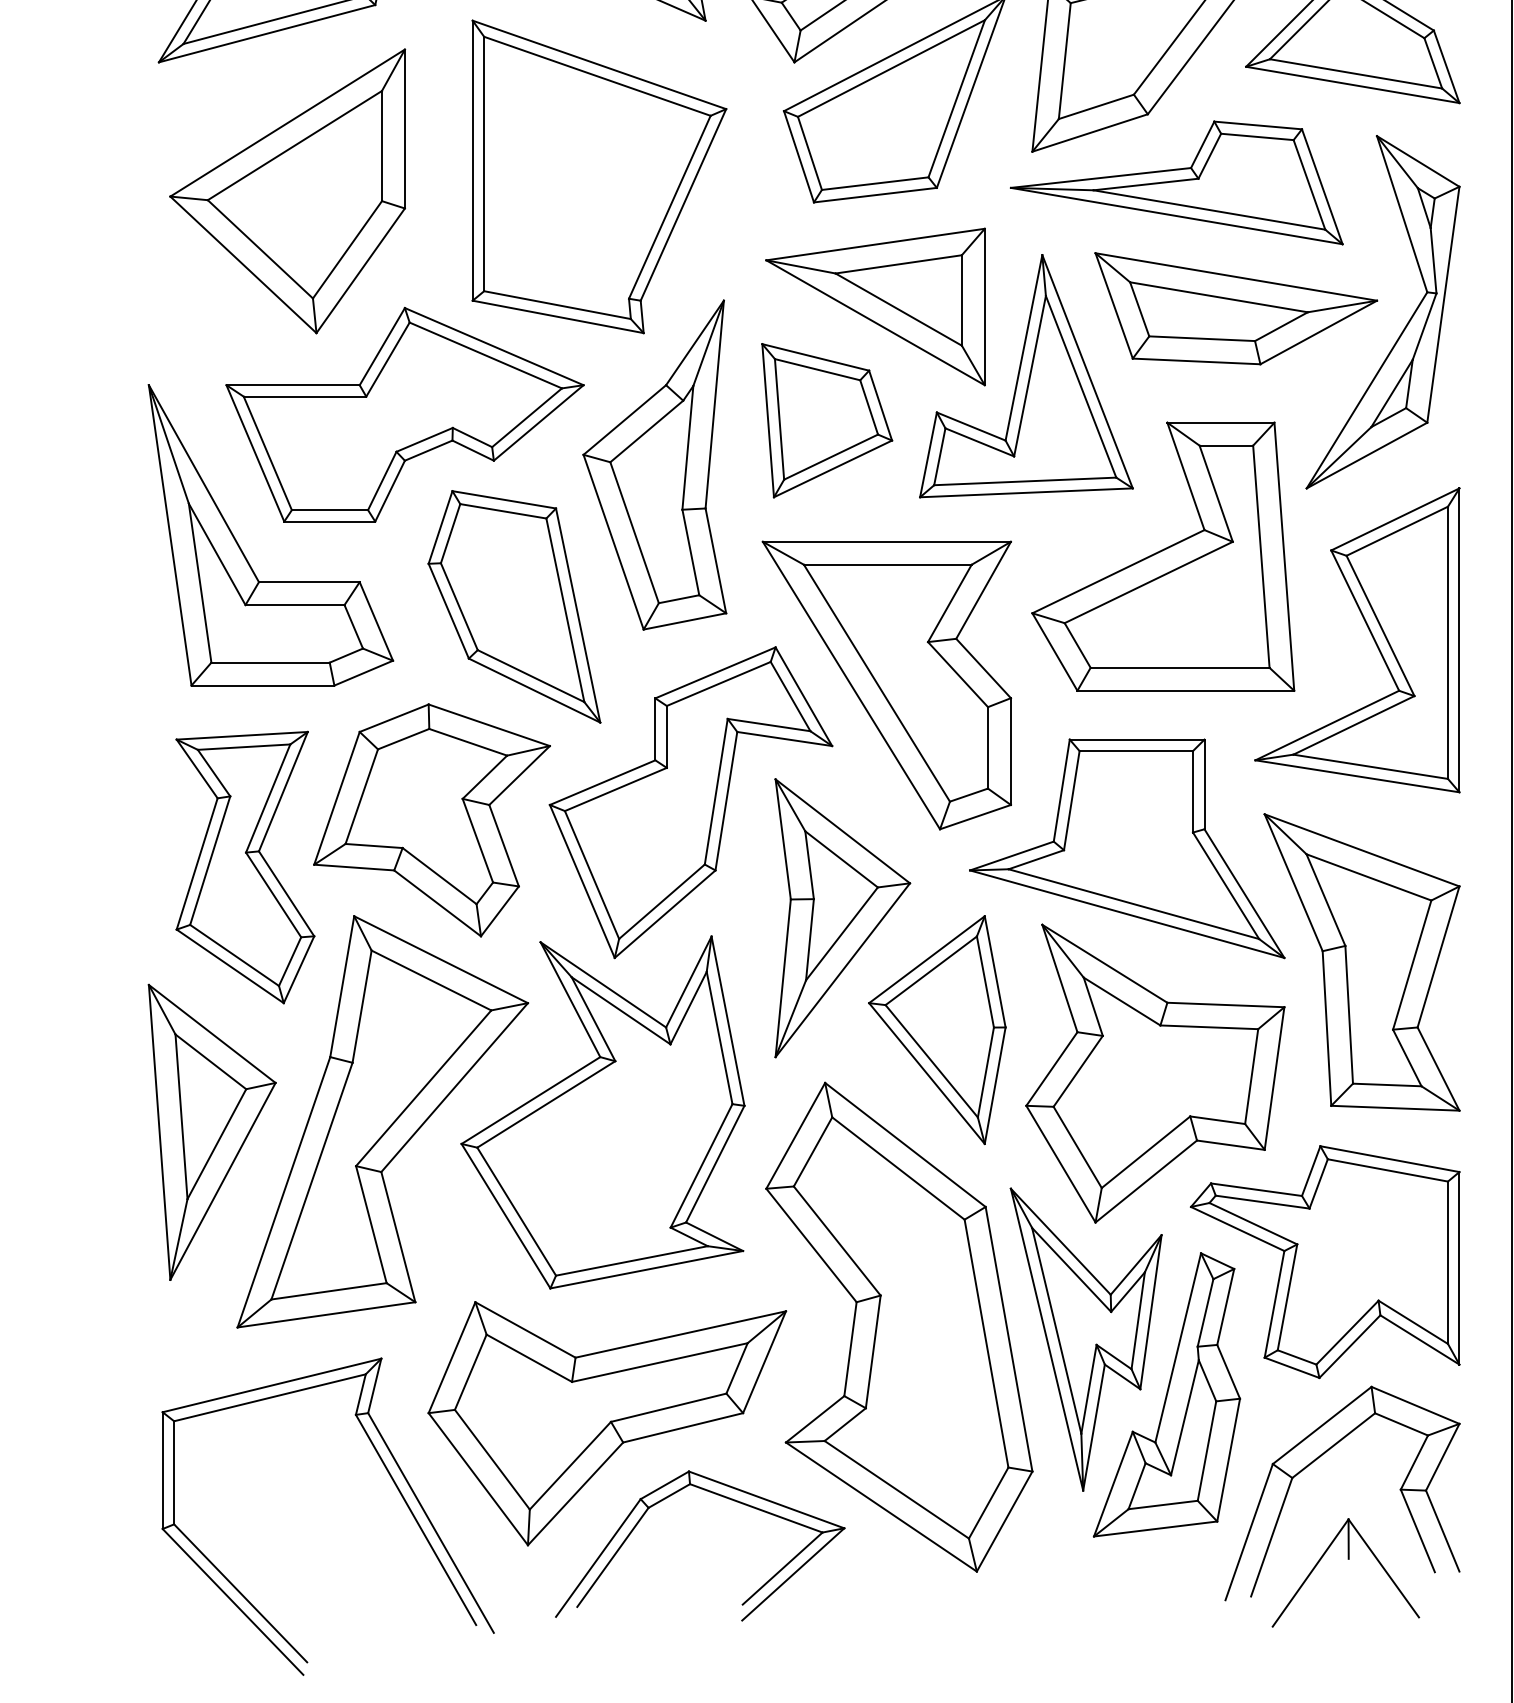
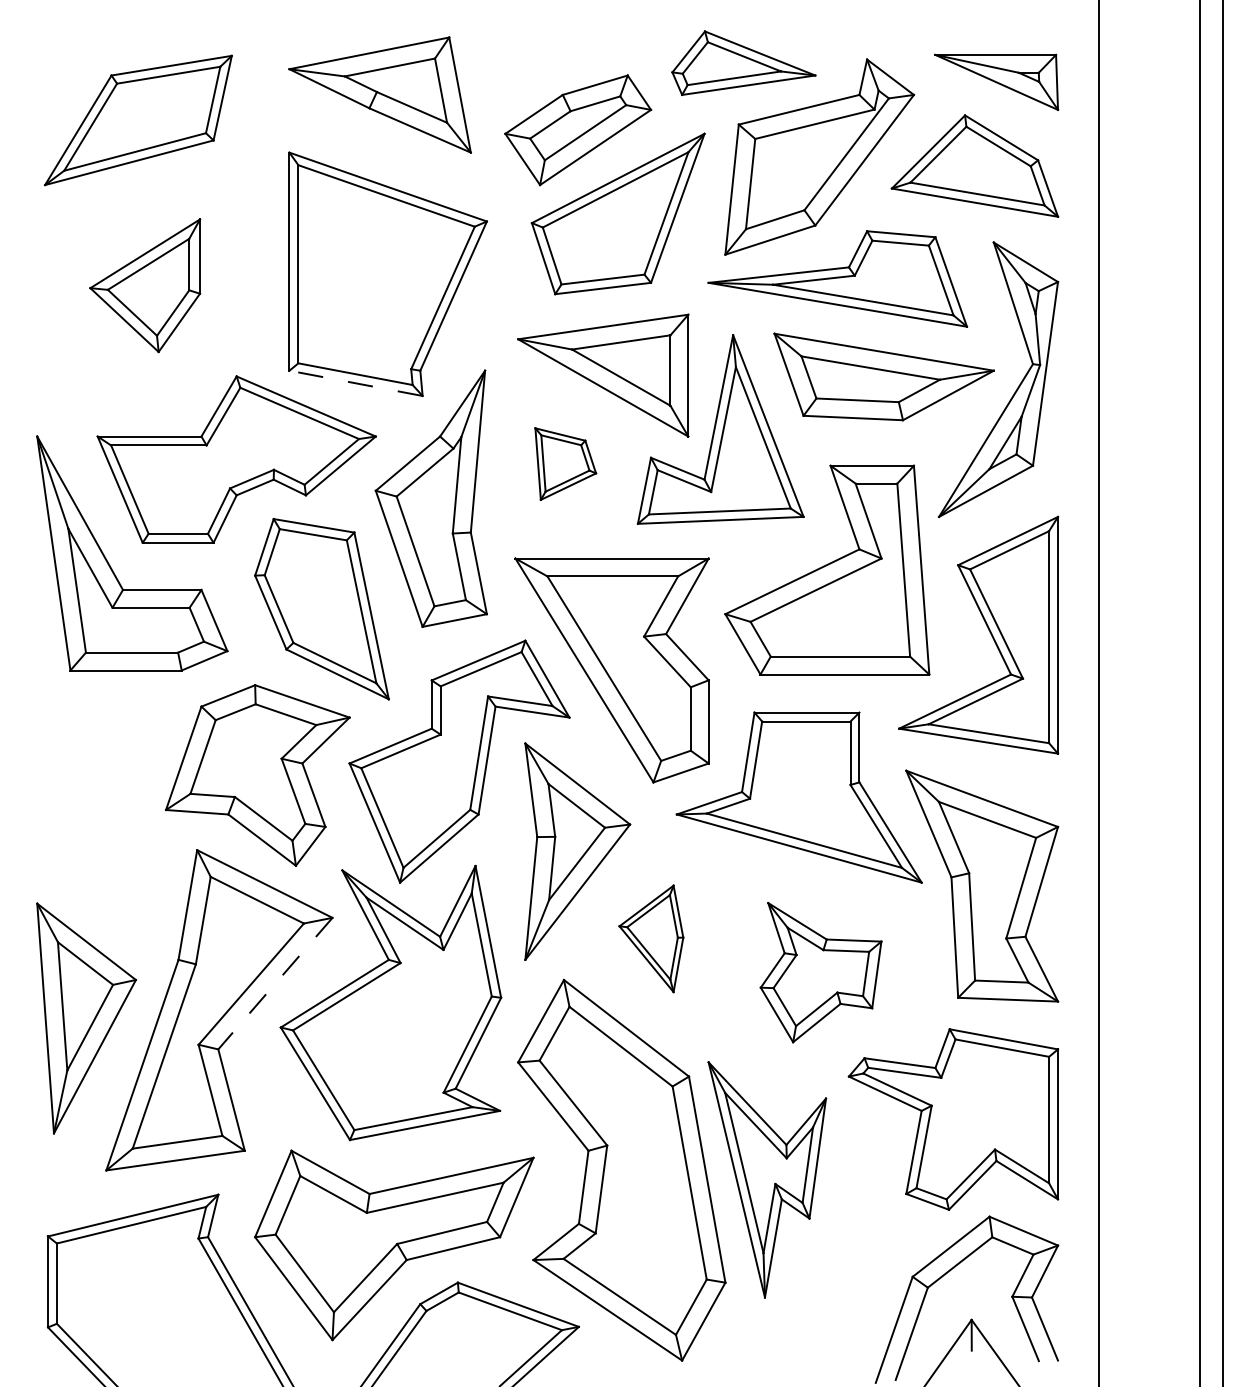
part: (286, 191) -> (144, 285), size x0.6
line: (558, 317) -> (356, 383), solid -> dashed
part: (827, 419) -> (565, 463), size x0.6
part: (245, 866) -> (112, 811), removed
part: (937, 1029) -> (651, 938), size x0.6
part: (1154, 1073) -> (820, 972), size x0.6
line: (454, 1088) -> (275, 984), solid -> dashed
part: (1167, 1394) -> (830, 1222), removed

